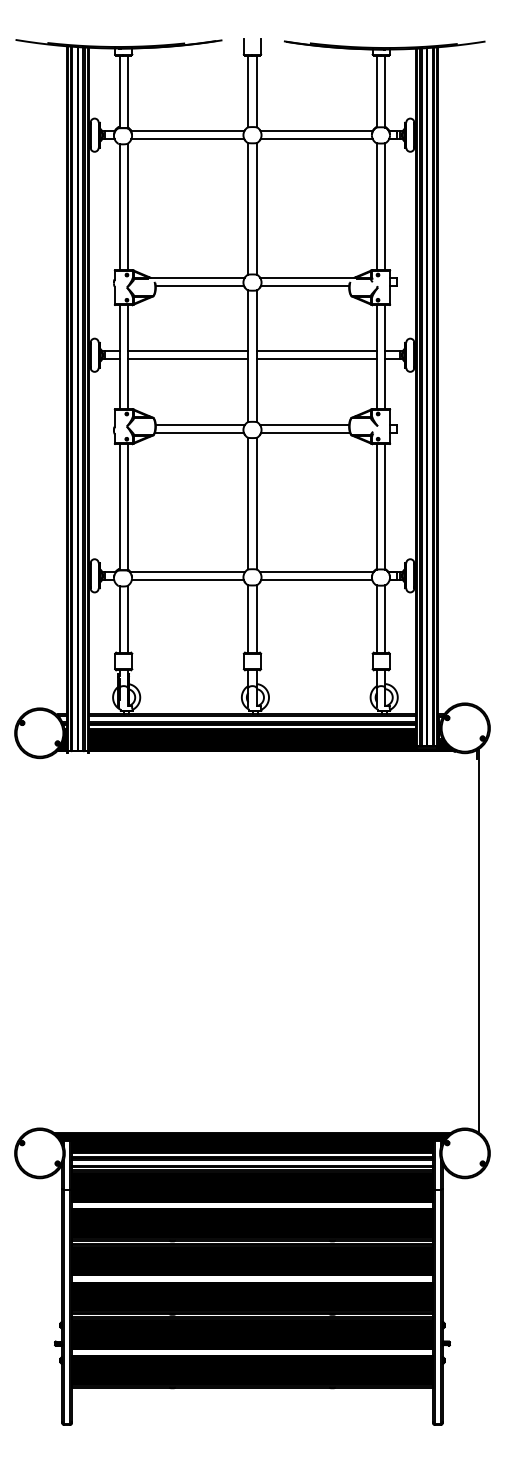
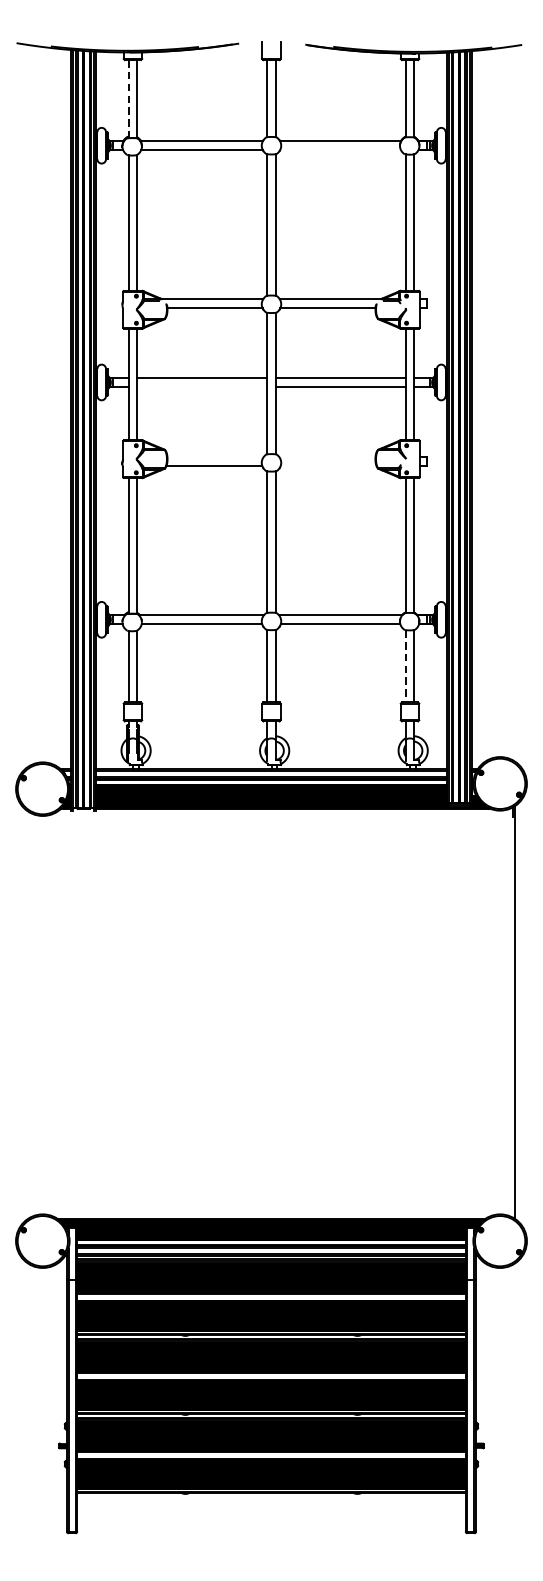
line: (119, 92) -> (128, 99), solid -> dashed
line: (316, 139) -> (340, 150), removed
line: (187, 359) -> (201, 387), removed
line: (199, 424) -> (214, 456), removed
line: (304, 424) -> (327, 456), removed
line: (305, 432) -> (328, 465), removed
line: (377, 619) -> (405, 666), solid -> dashed

